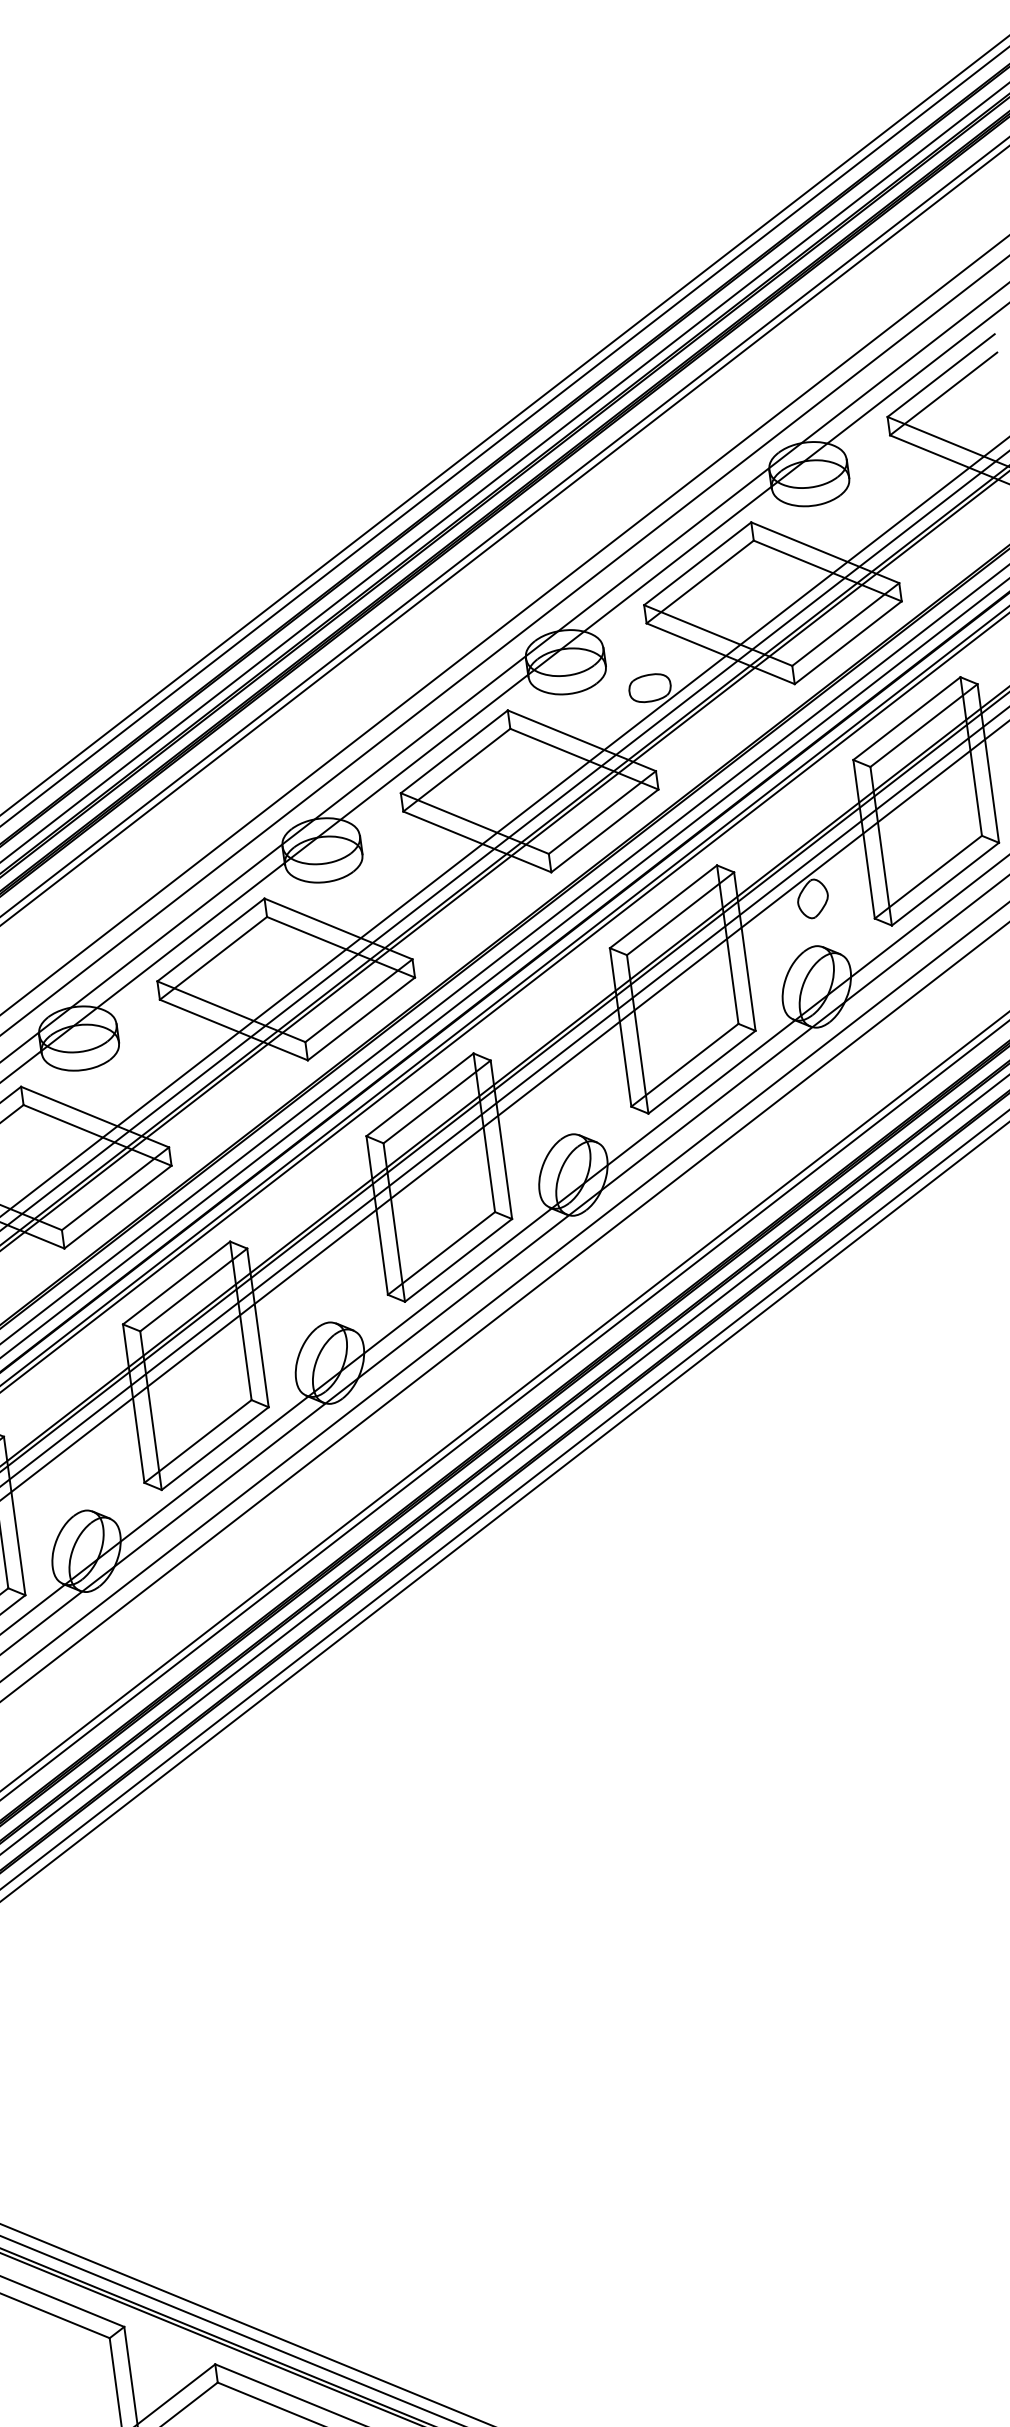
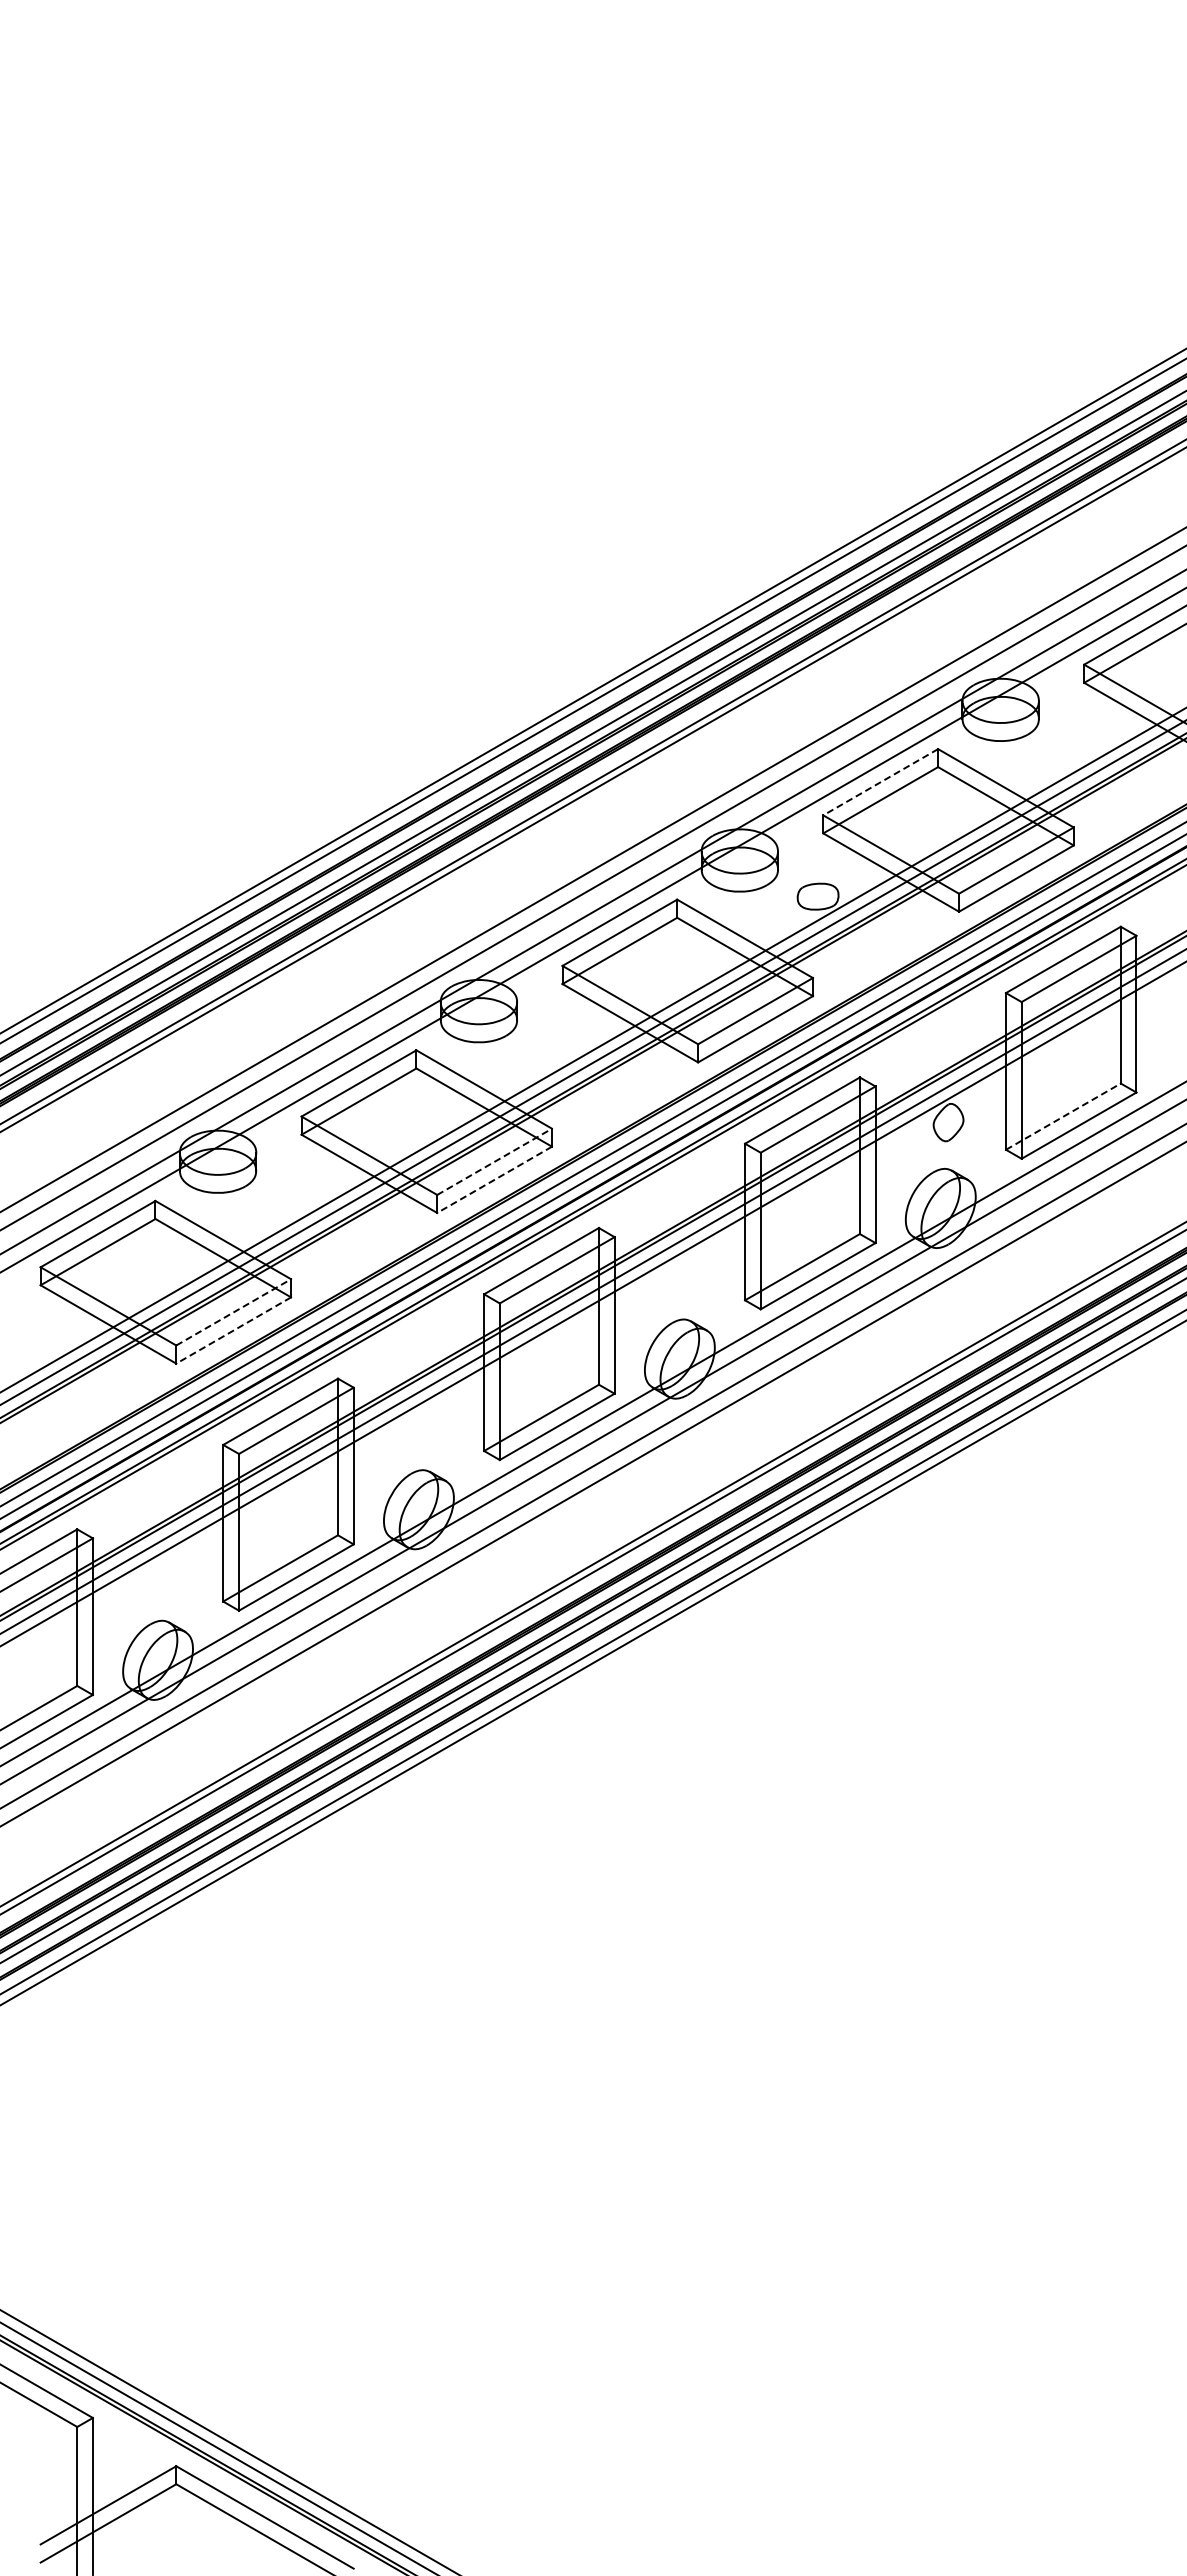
line: (697, 564) -> (880, 782), solid -> dashed
line: (928, 877) -> (1063, 1116), solid -> dashed
line: (359, 1000) -> (495, 1161), solid -> dashed
line: (361, 1019) -> (494, 1180), solid -> dashed
line: (116, 1188) -> (234, 1312), solid -> dashed
line: (117, 1207) -> (233, 1330), solid -> dashed

